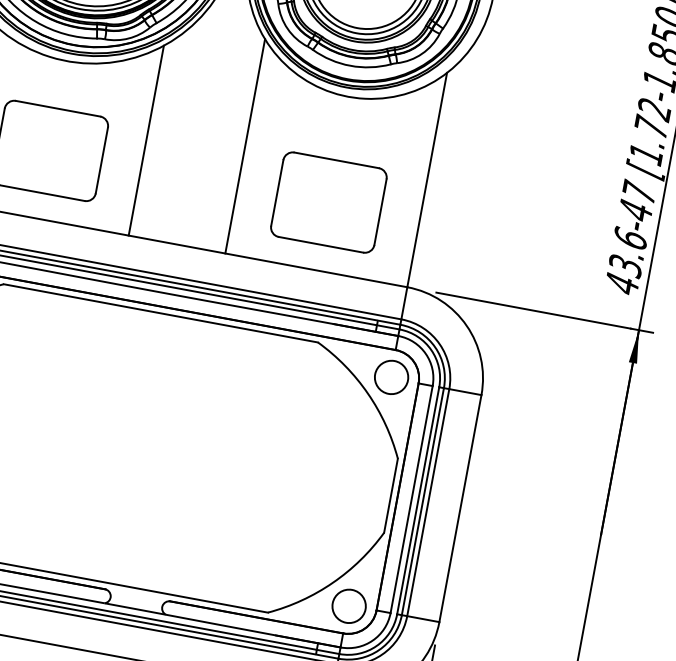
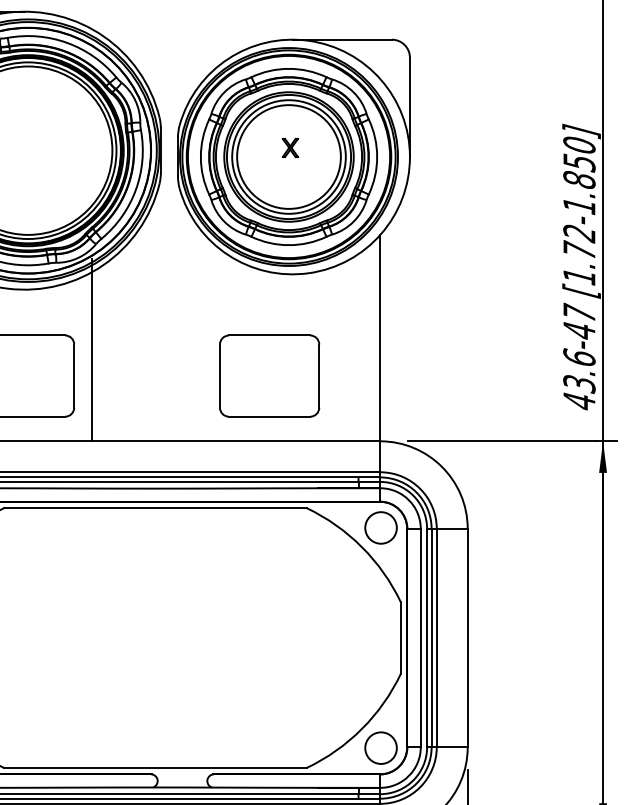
line: (146, 140) -> (92, 349), moved
line: (245, 146) -> (205, 338), removed
part: (328, 201) -> (269, 375), moved

